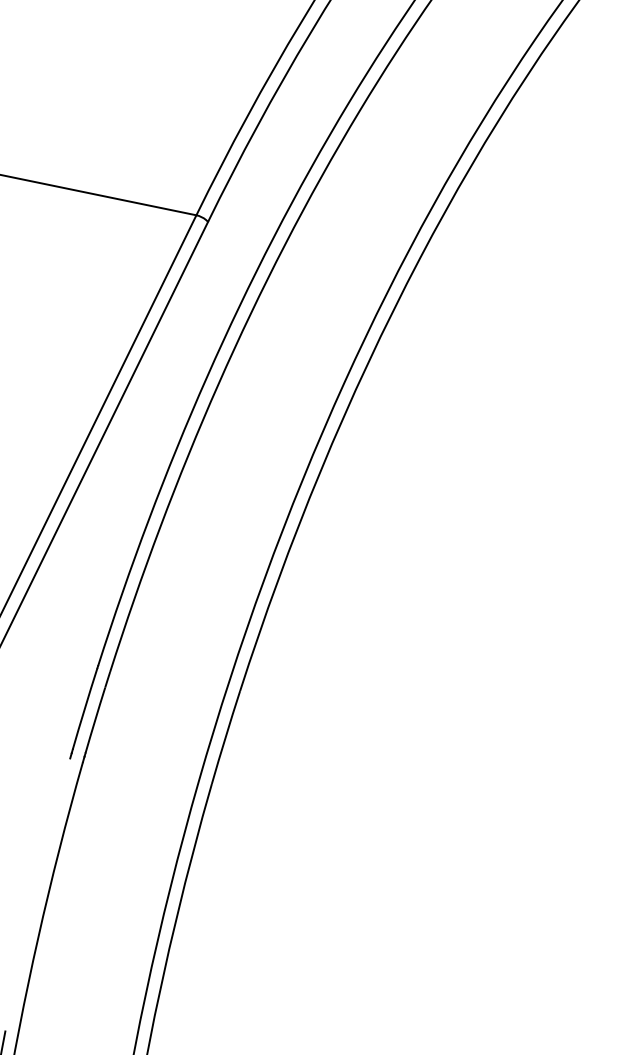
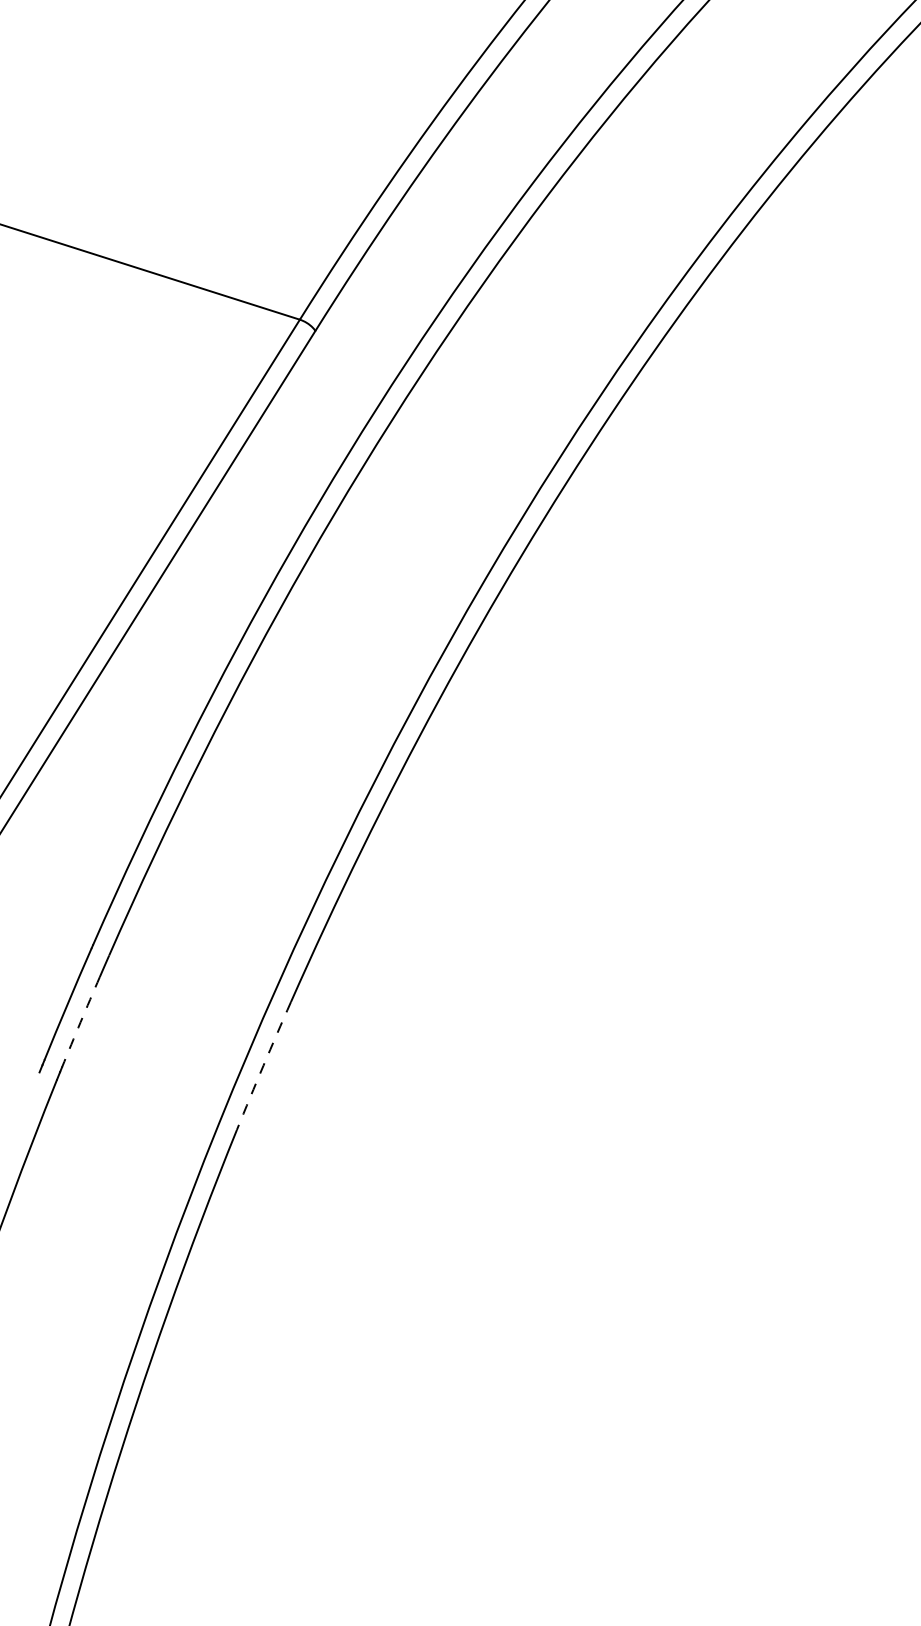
arc: (95, 720) -> (80, 1022), solid -> dashed
arc: (225, 737) -> (263, 1065), solid -> dashed

